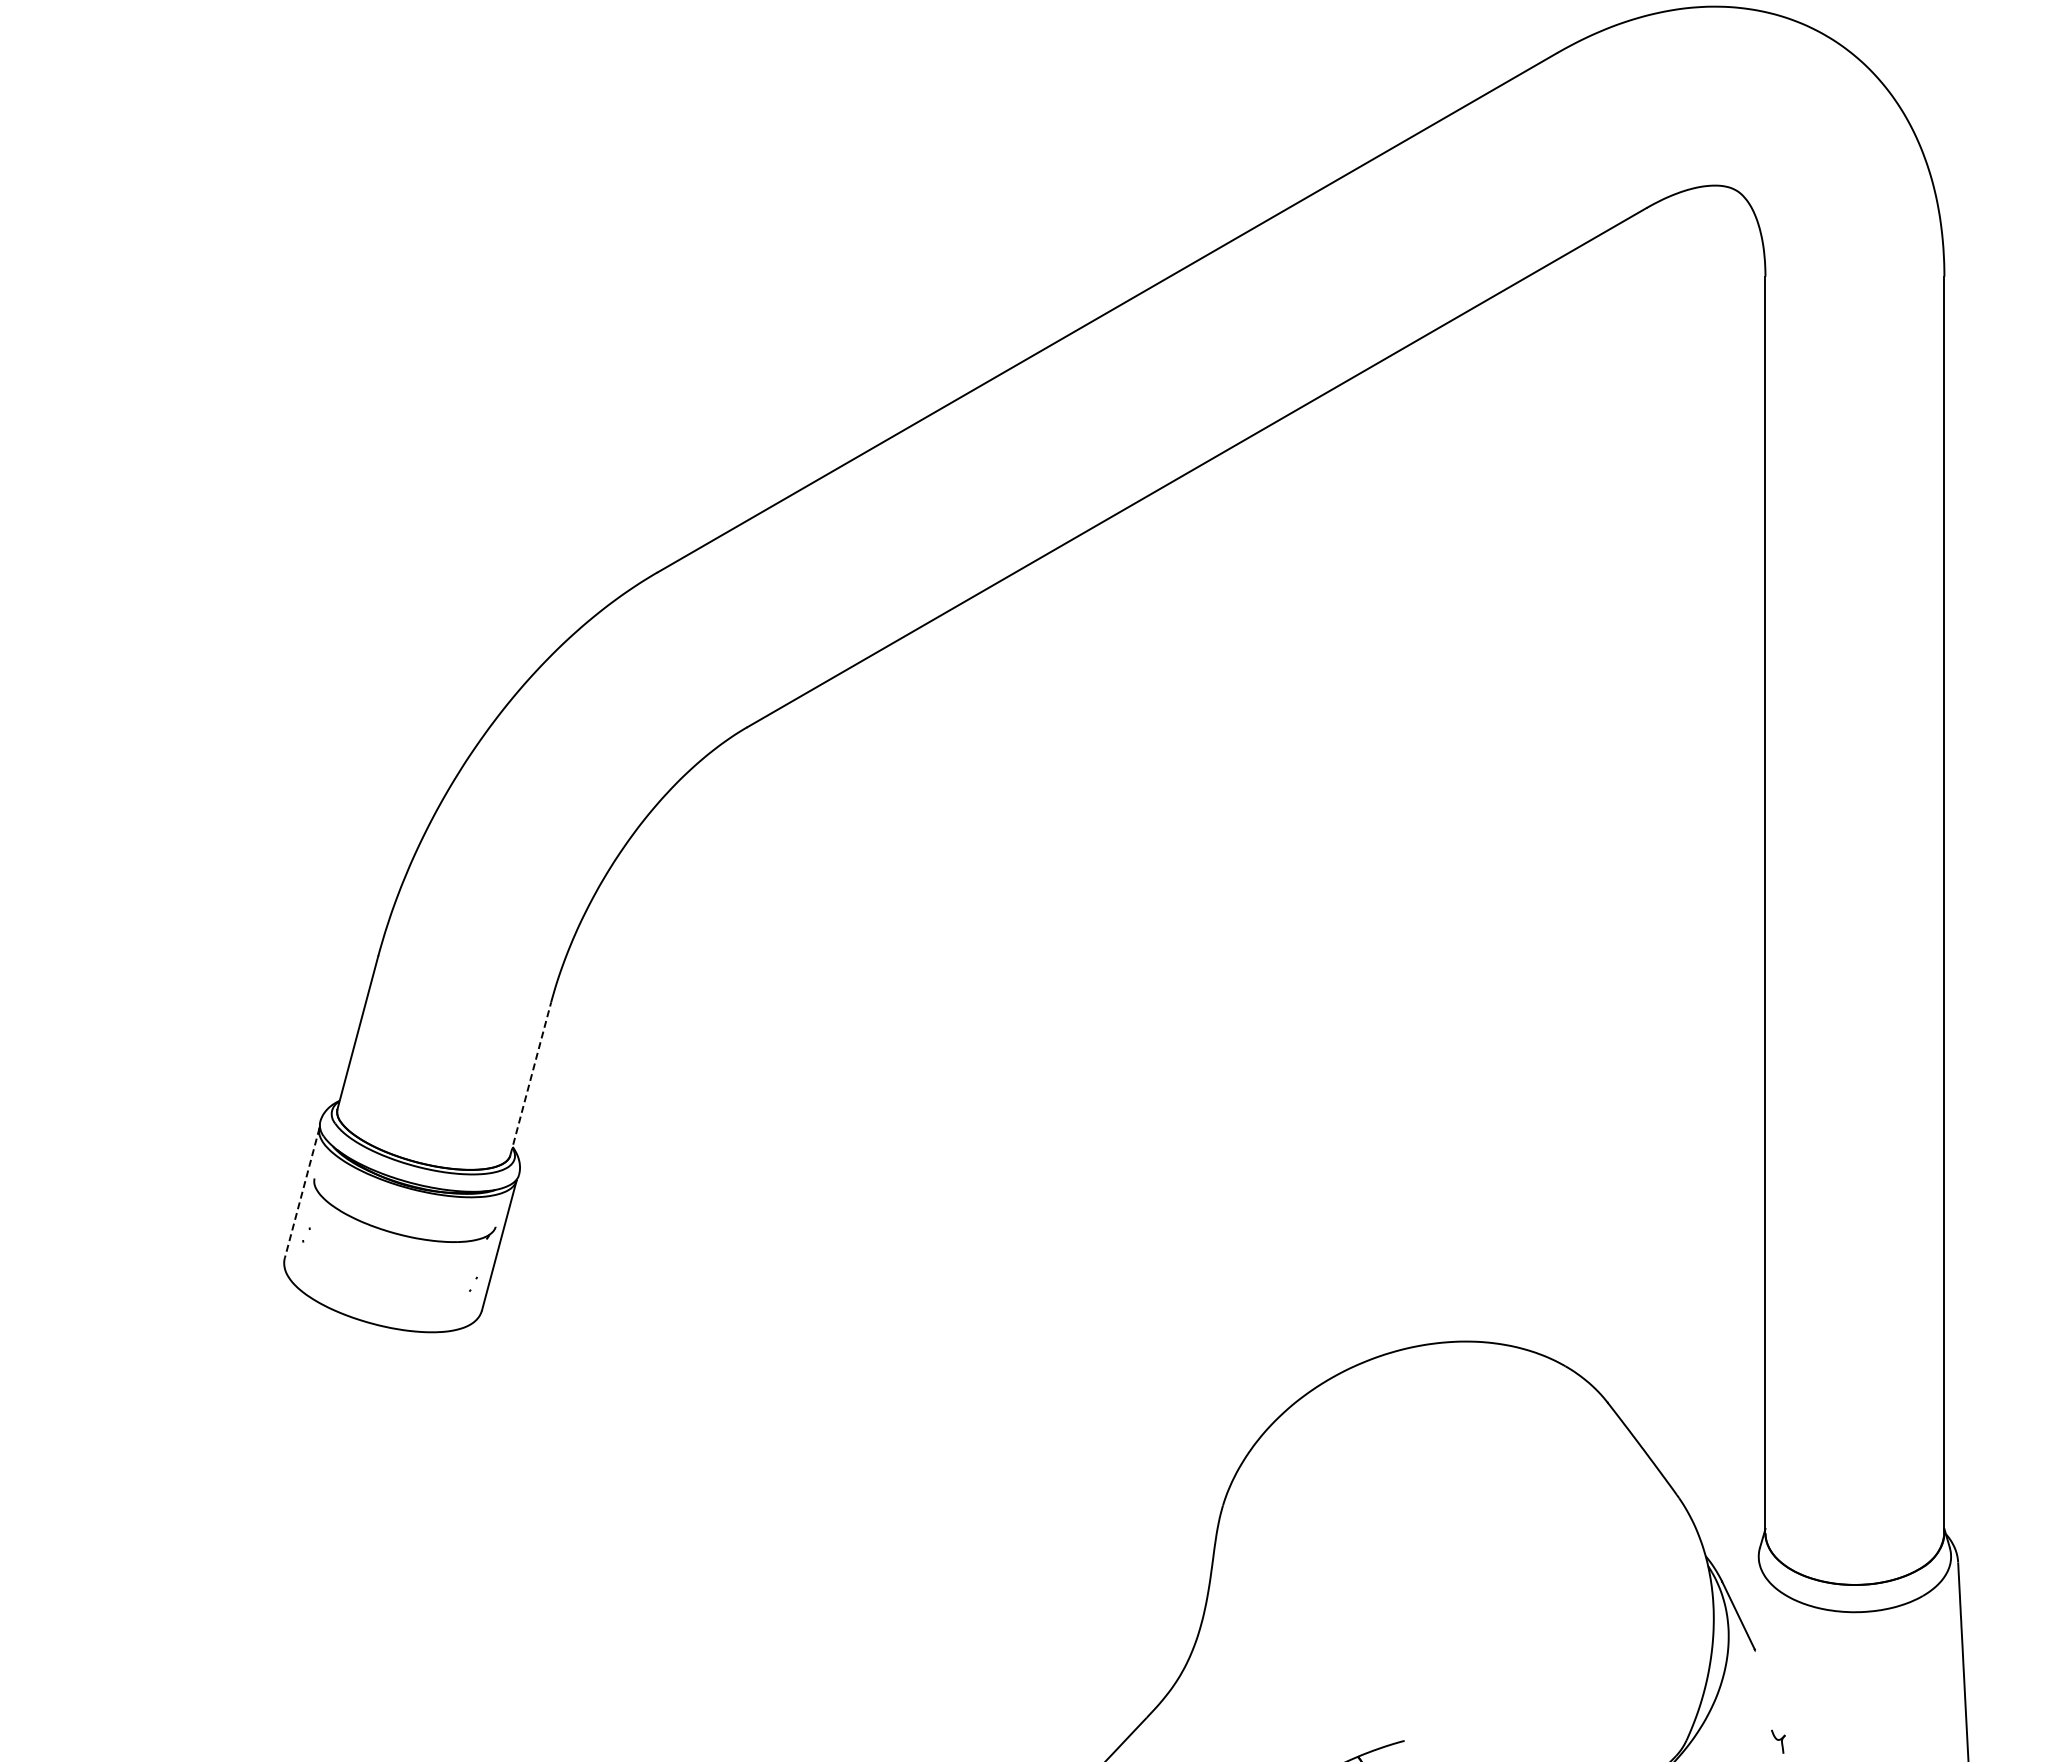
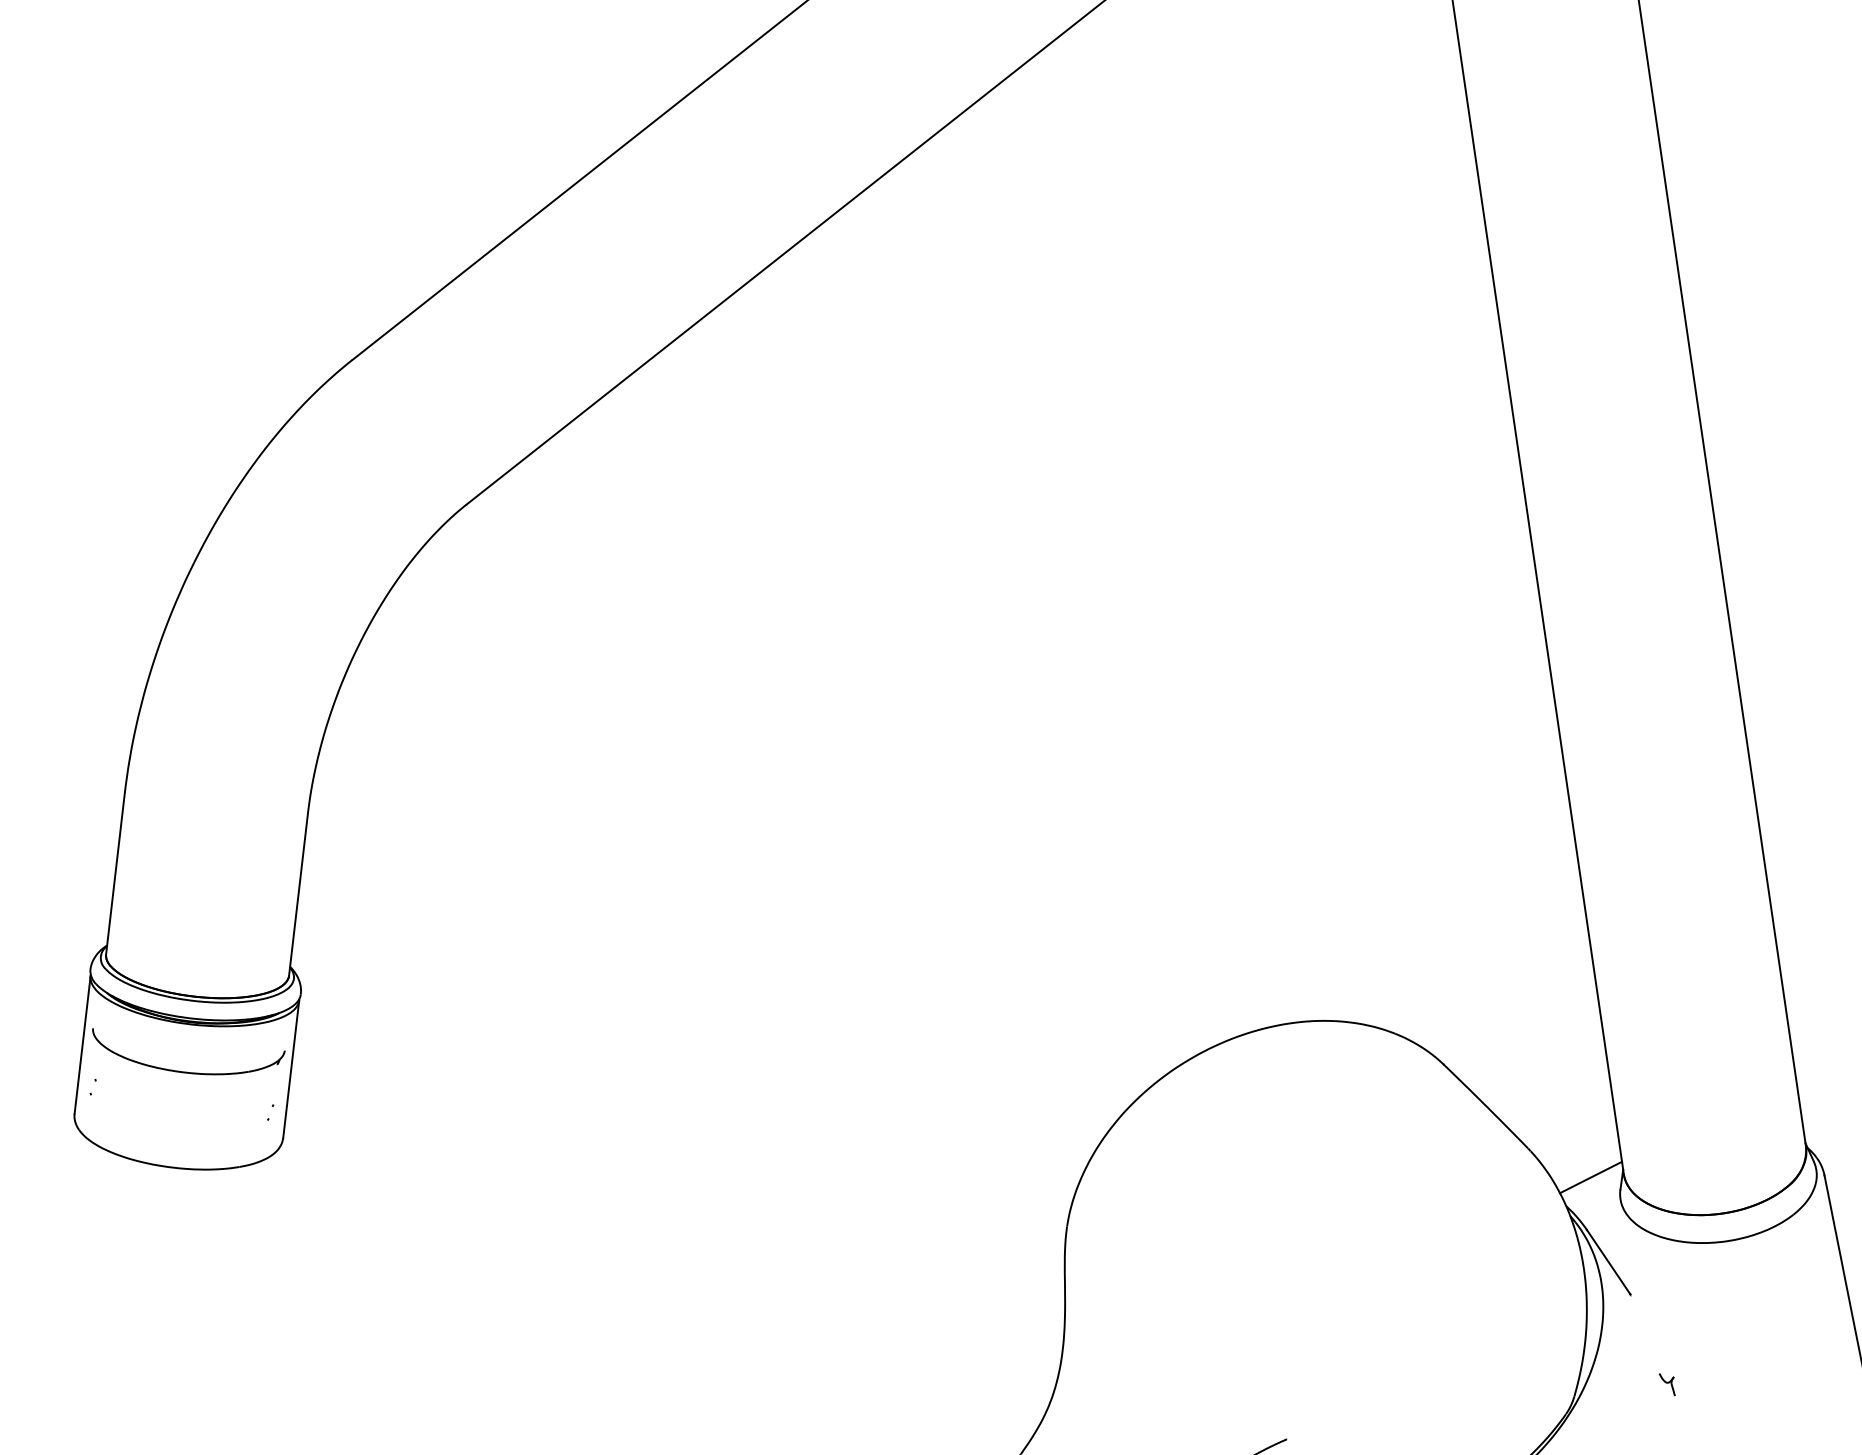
line: (530, 1078) -> (298, 894), dashed -> solid
line: (302, 1193) -> (82, 1045), dashed -> solid
line: (1733, 1531) -> (1591, 1177), added

